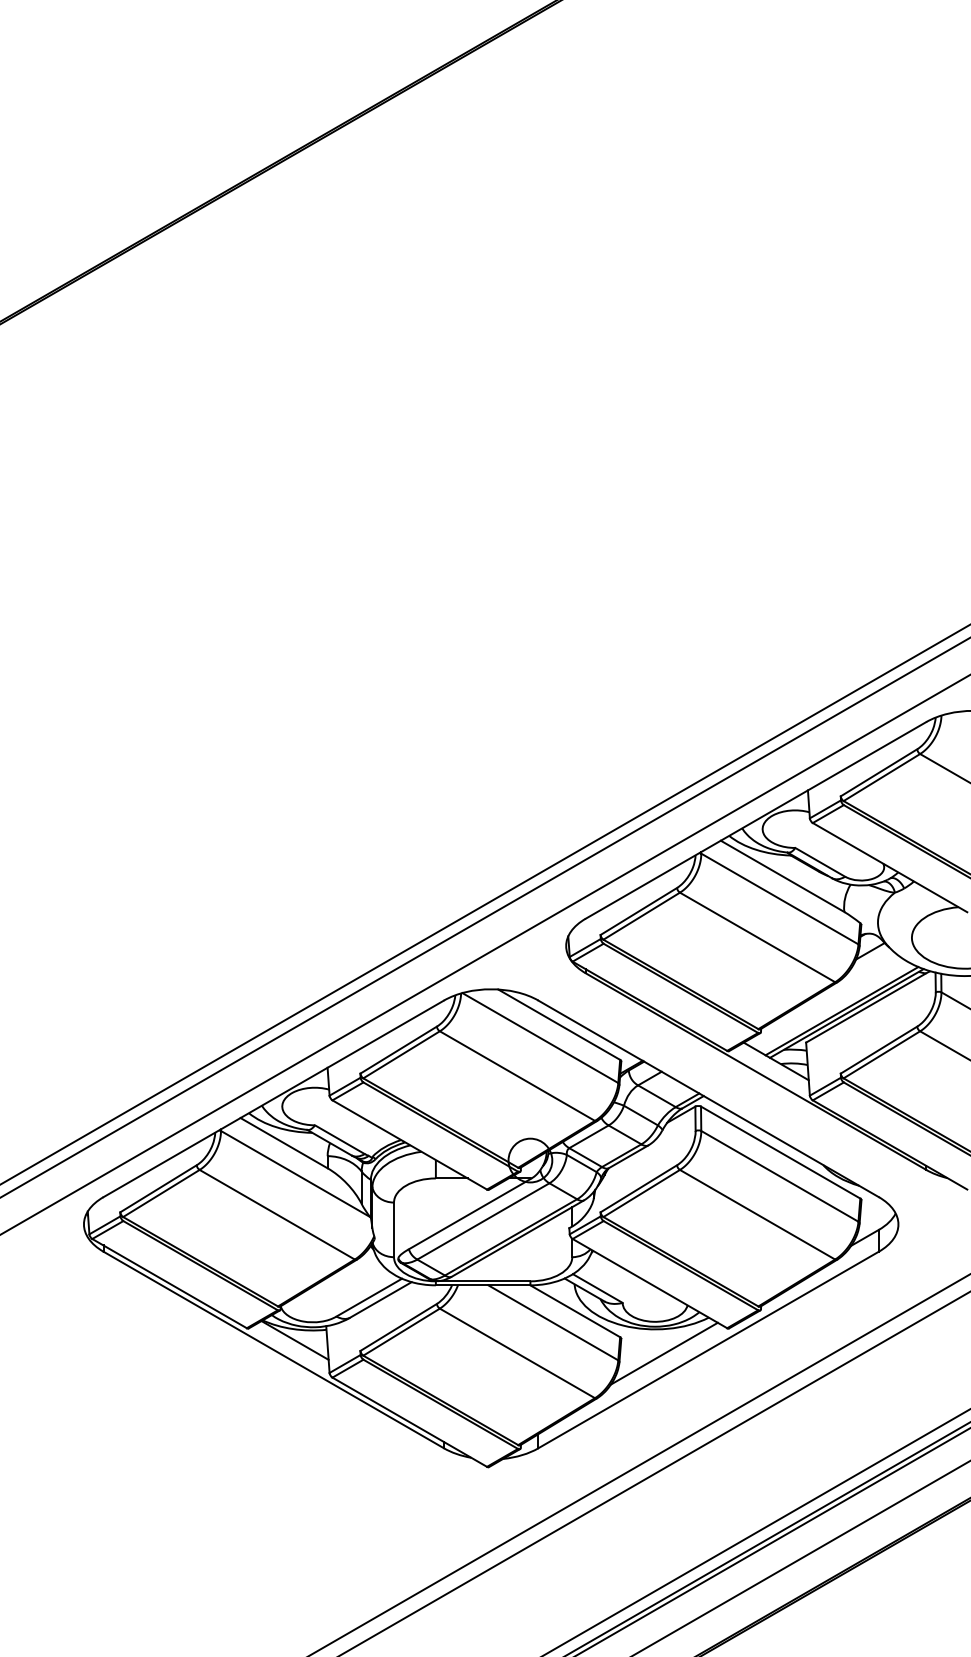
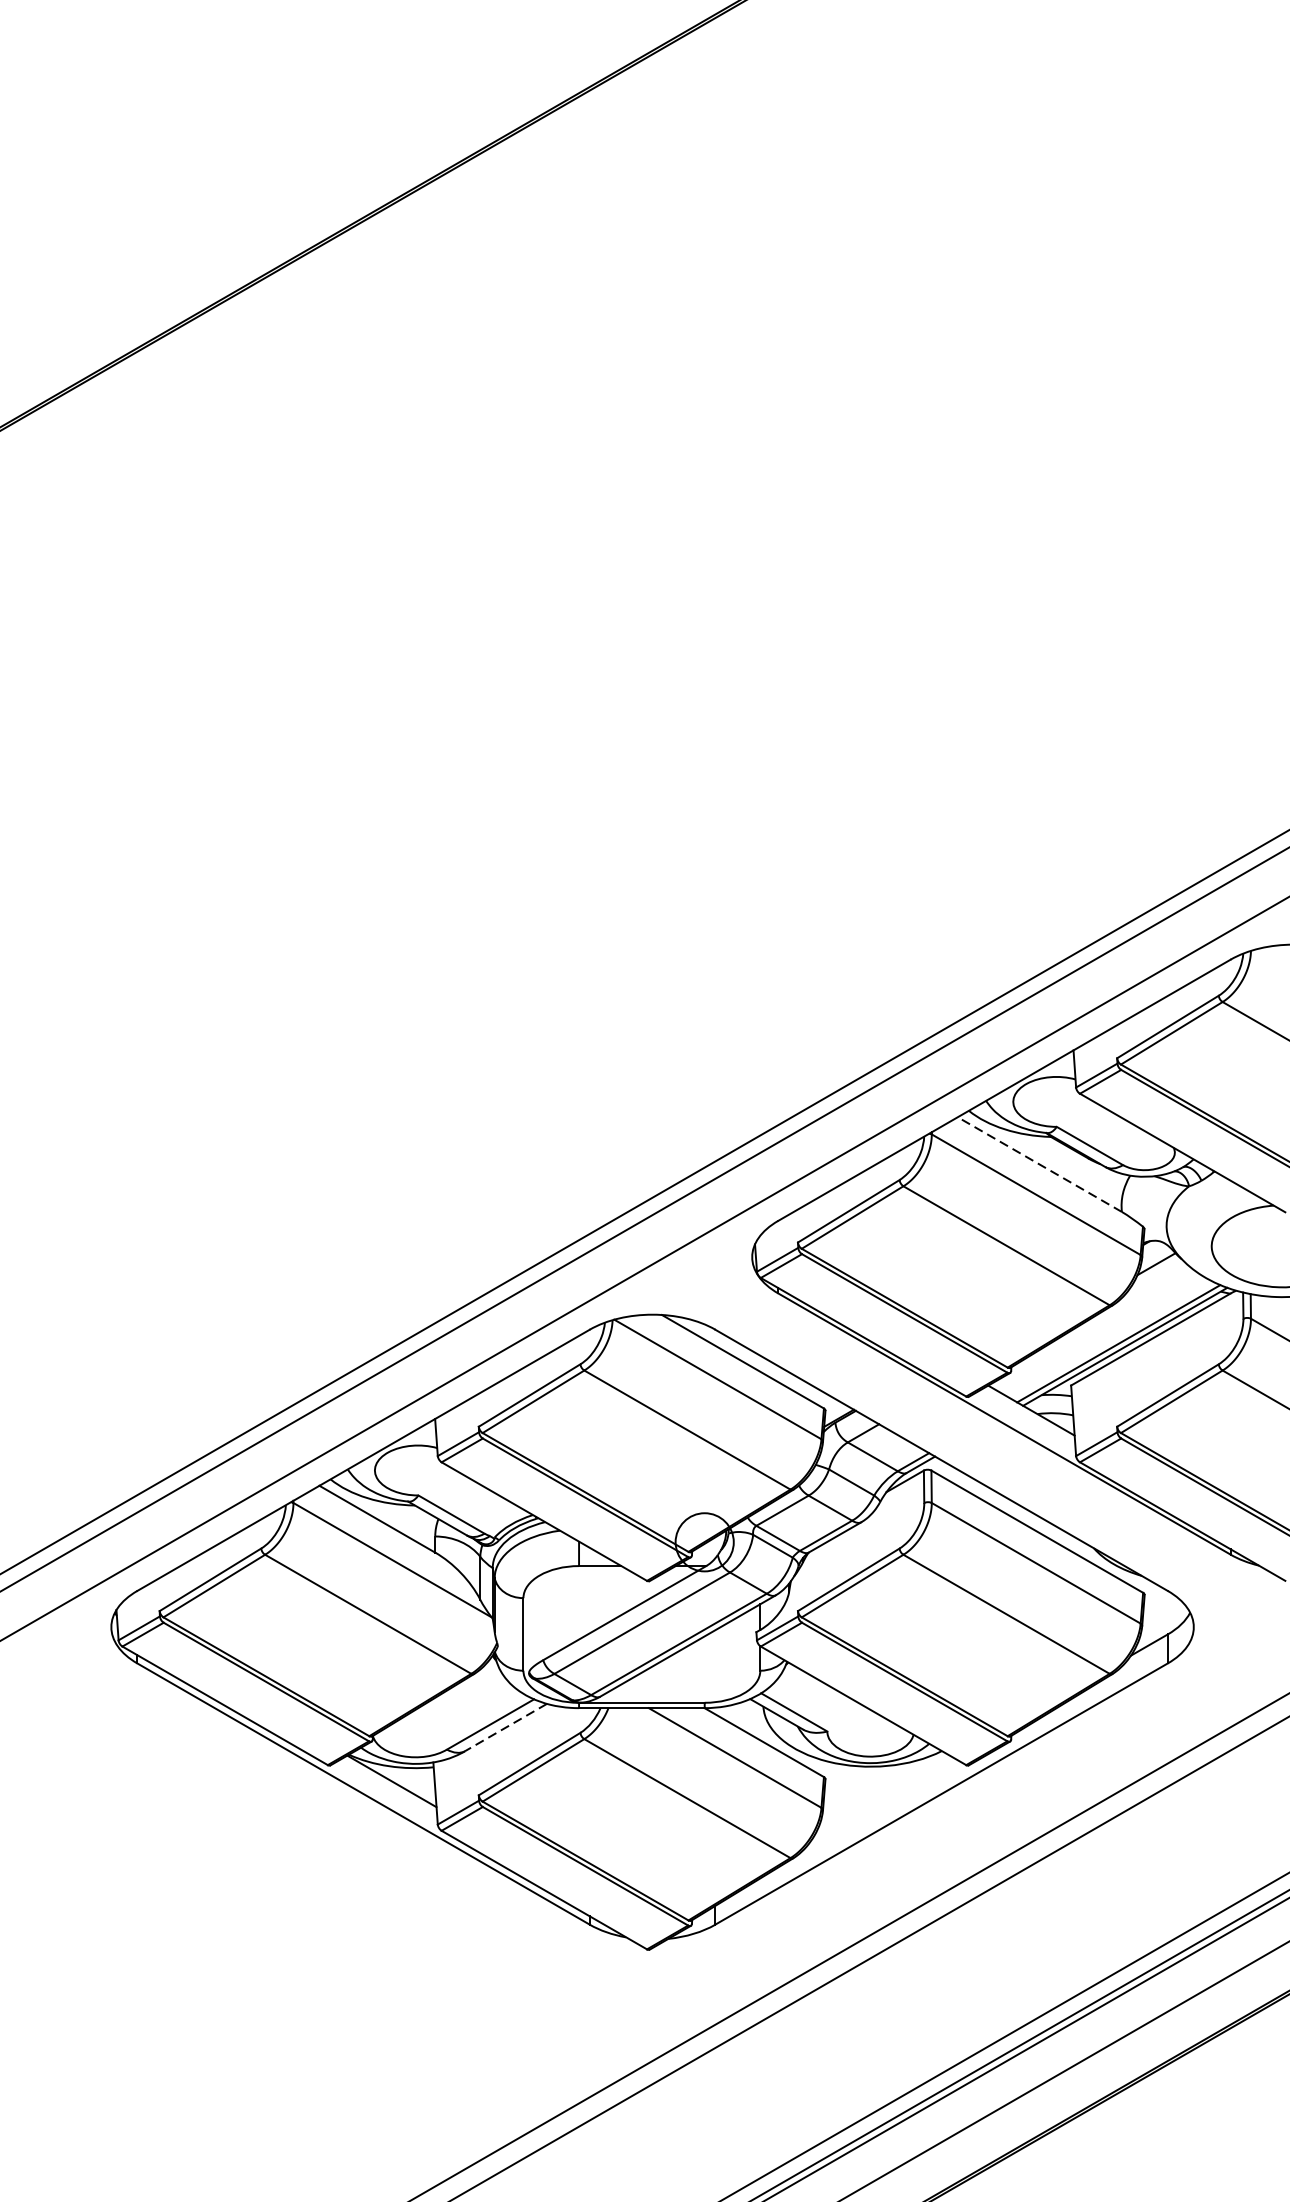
line: (782, 876) -> (1039, 1164), solid -> dashed
line: (380, 1299) -> (505, 1726), solid -> dashed
line: (663, 1353) -> (881, 1798), removed

